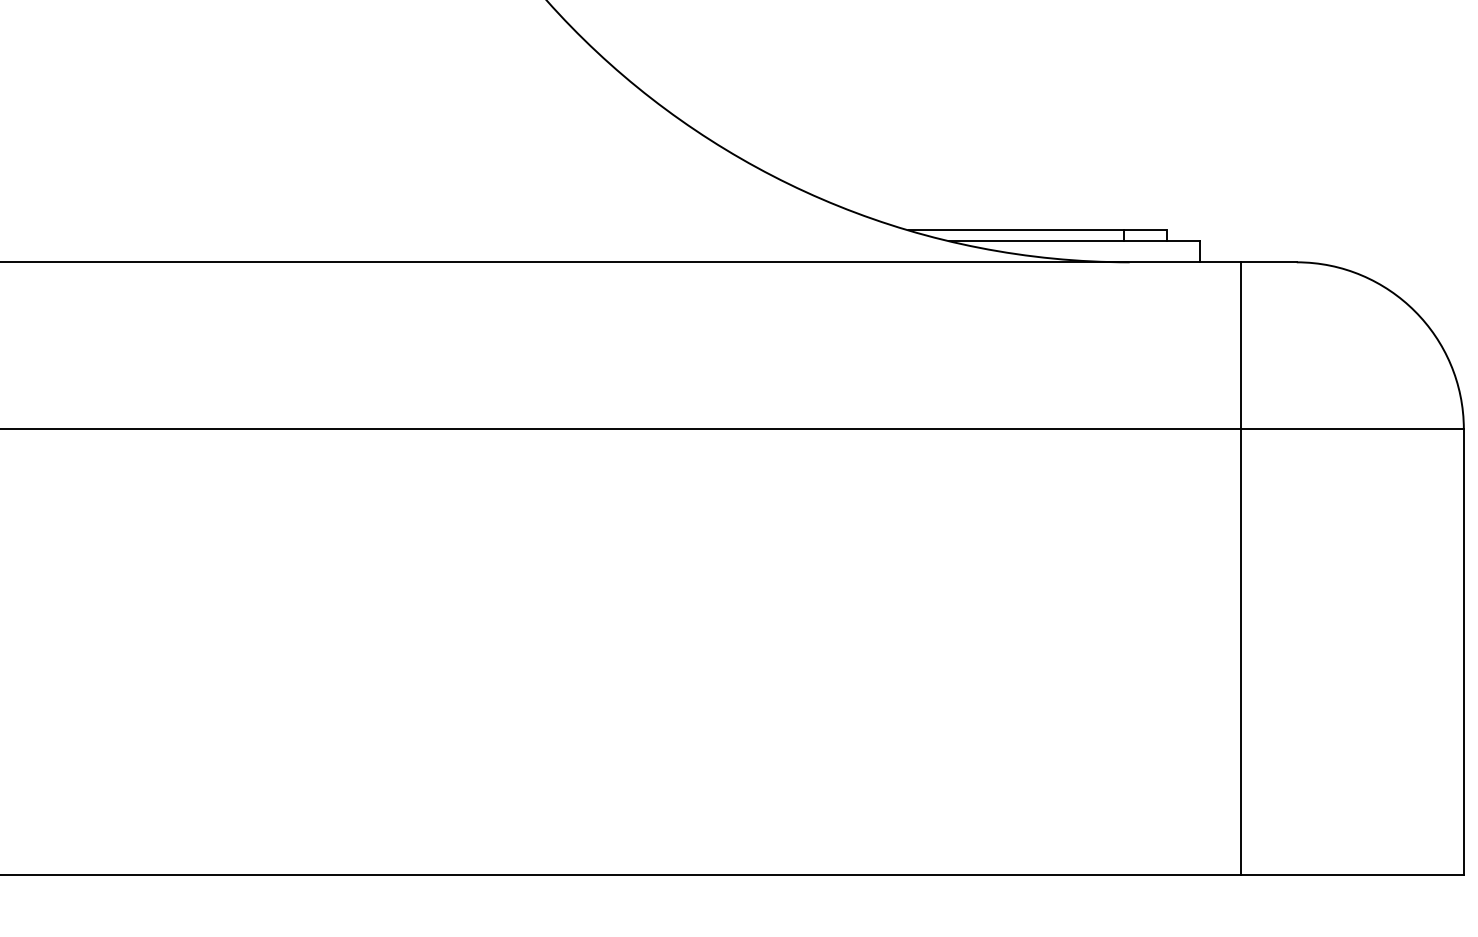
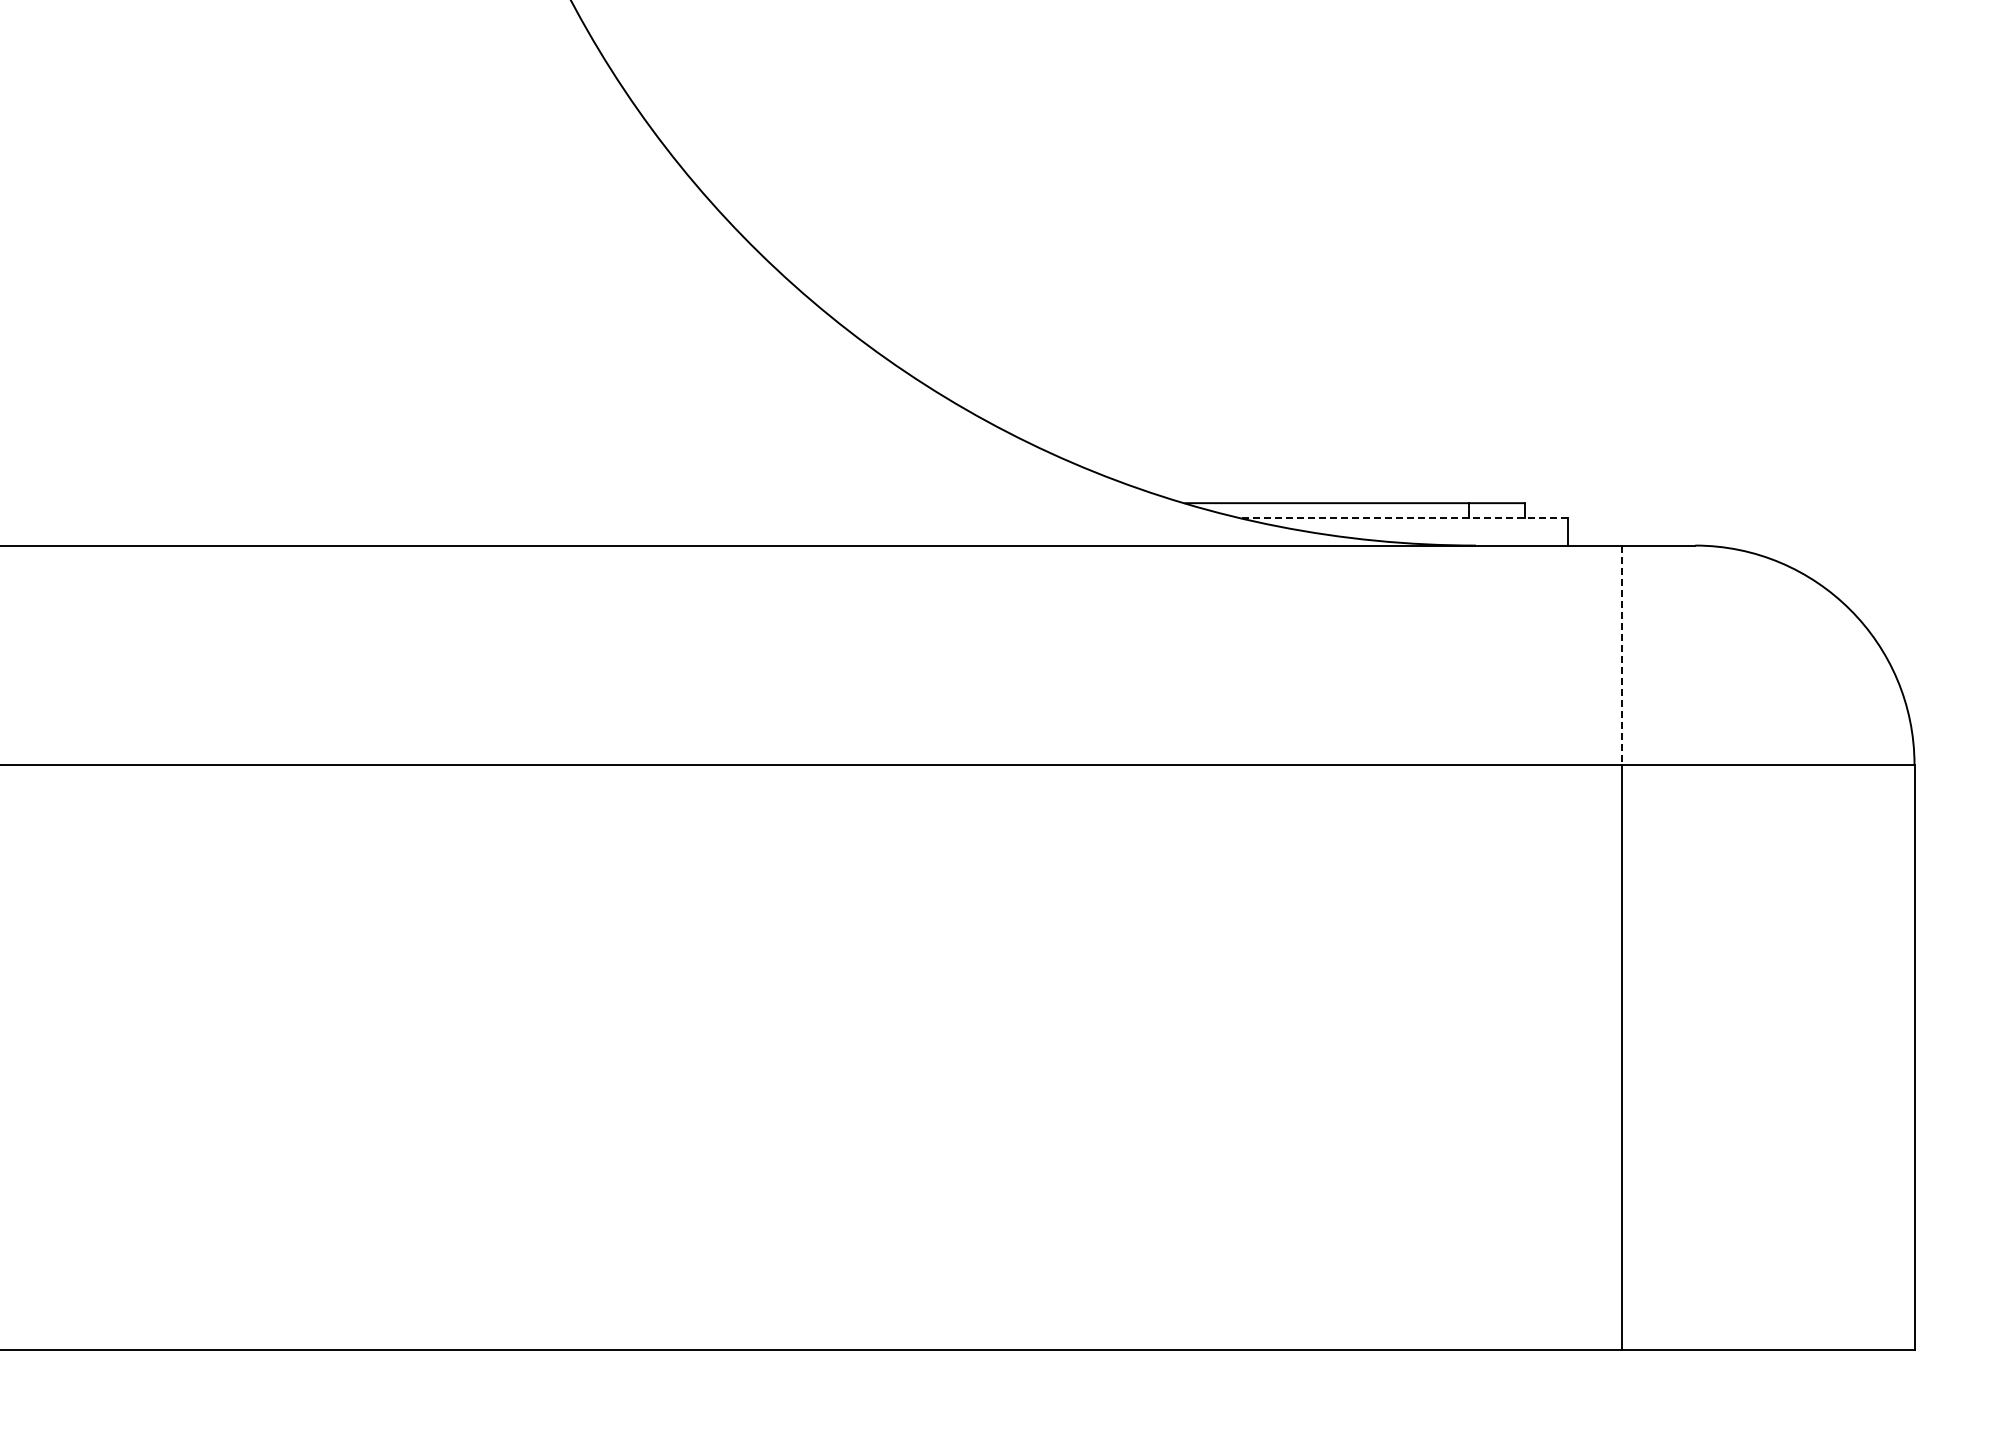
line: (1074, 240) -> (1403, 517), solid -> dashed
line: (1241, 346) -> (1622, 655), solid -> dashed

